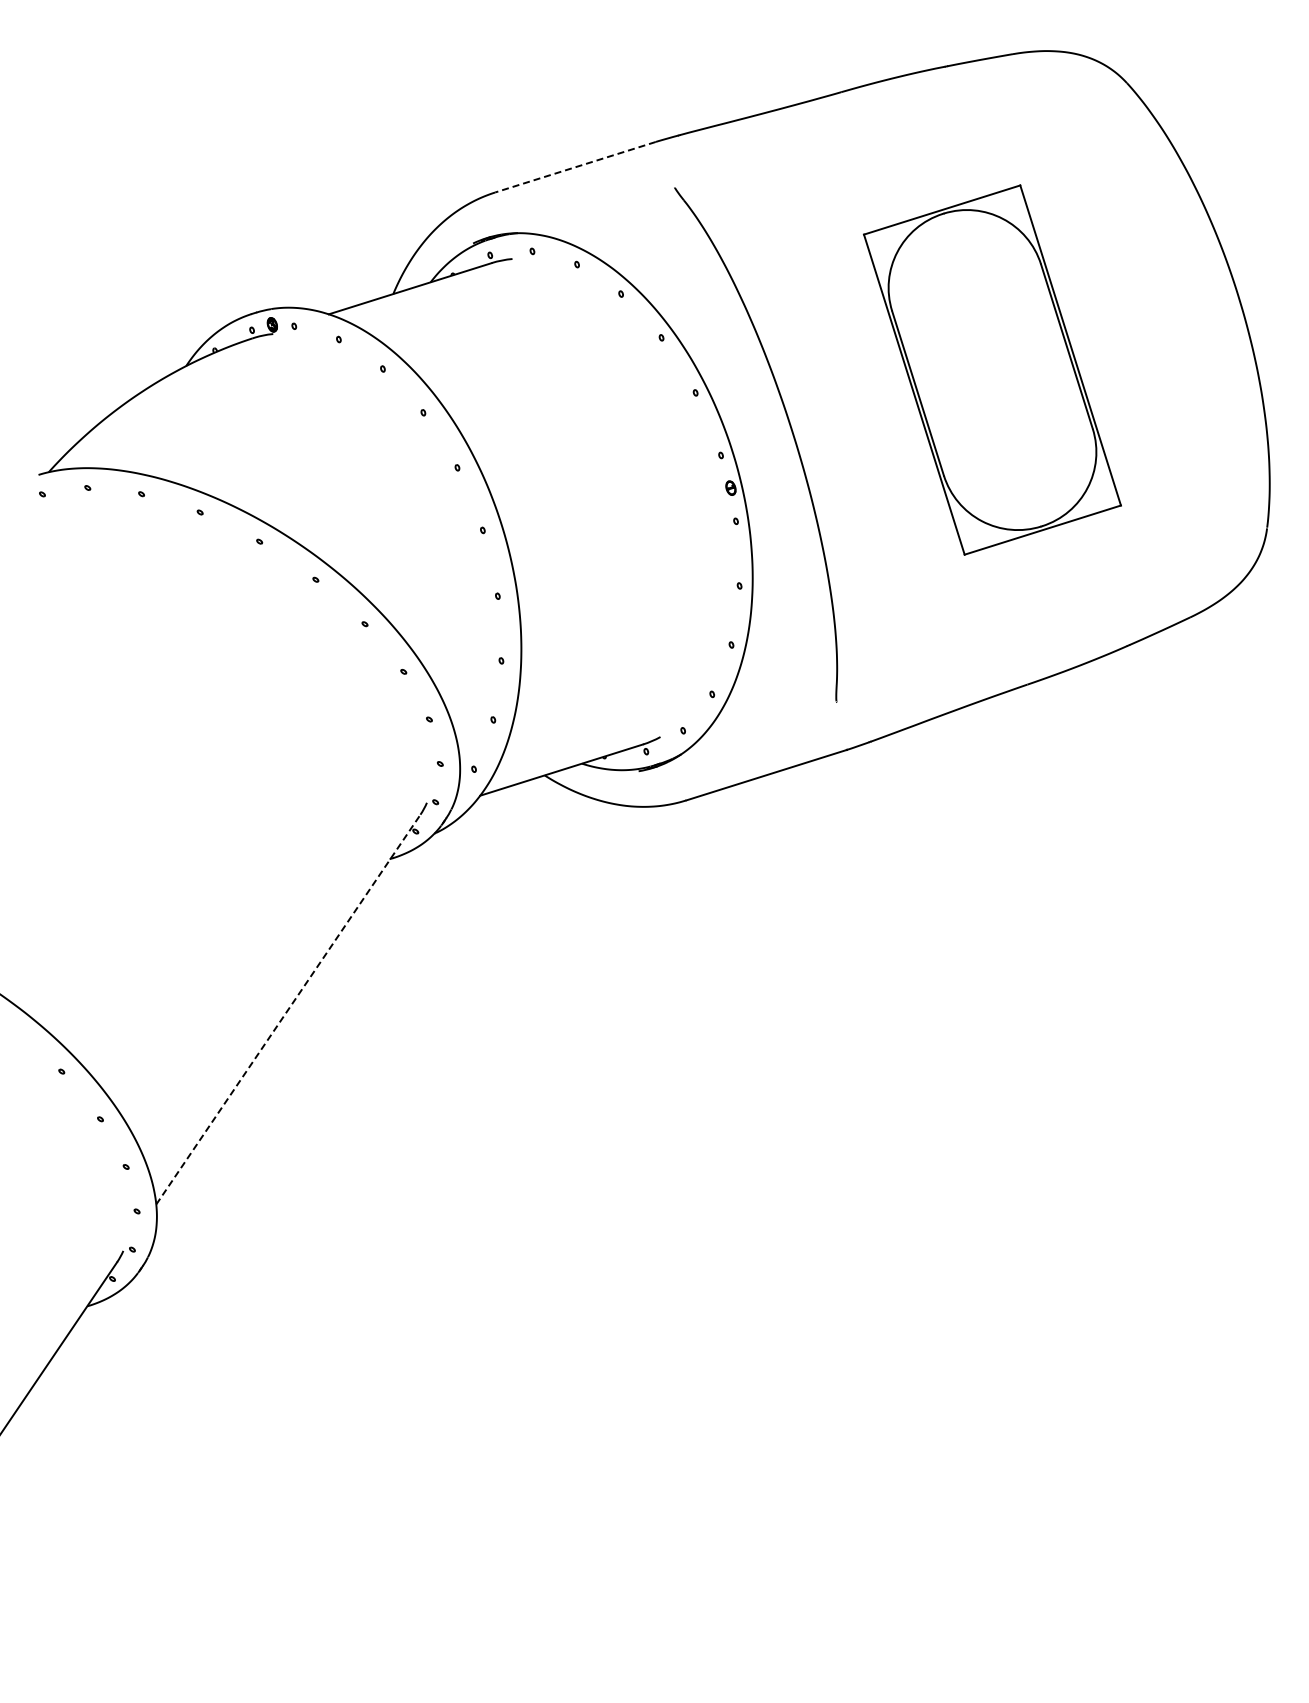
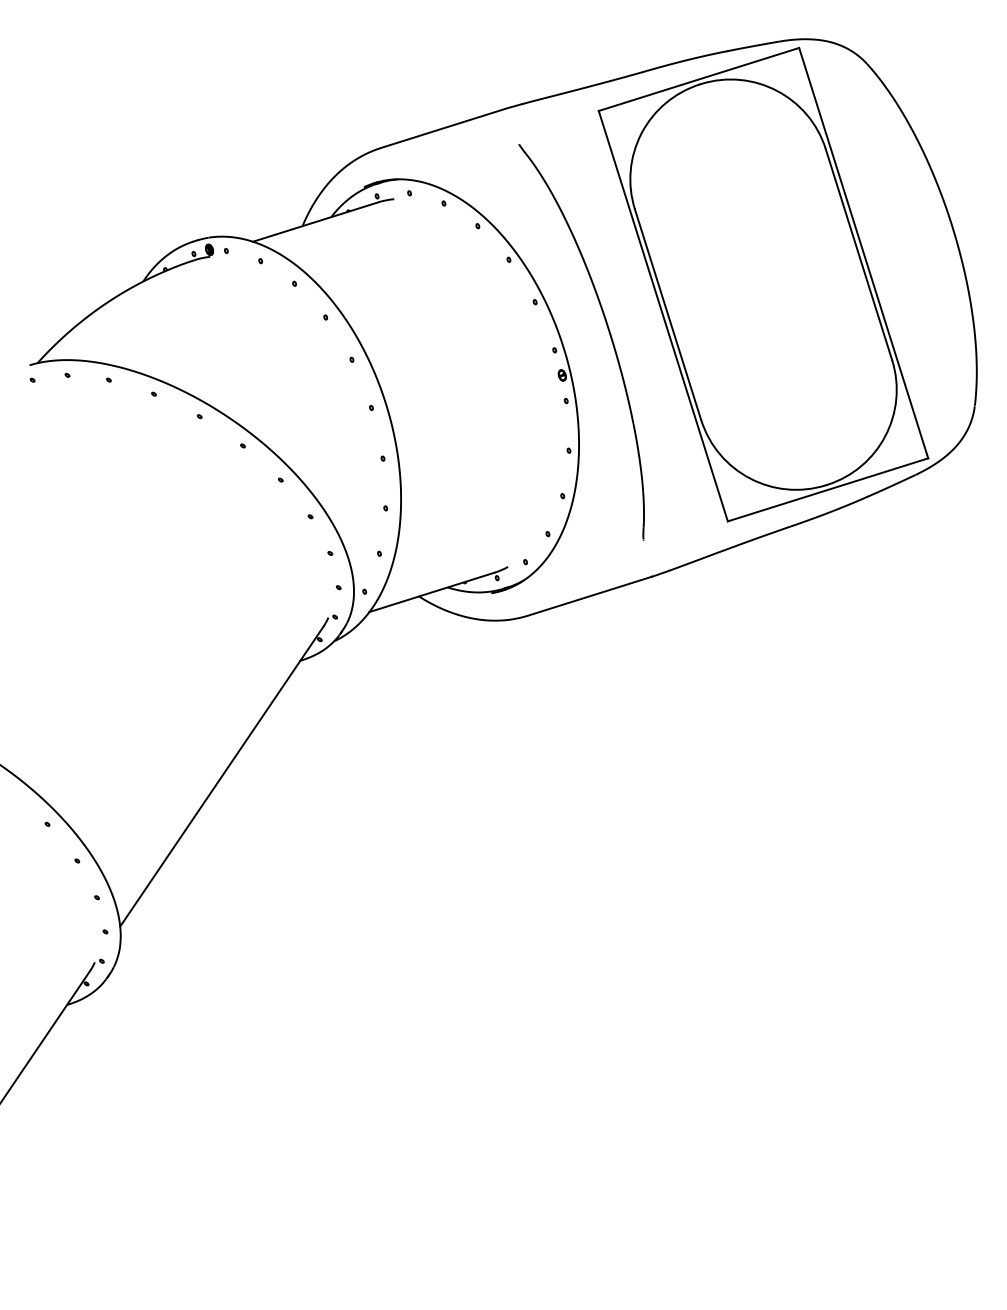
line: (574, 167) -> (441, 128), dashed -> solid
part: (992, 369) -> (763, 284), size x1.67
line: (288, 1009) -> (221, 776), dashed -> solid

